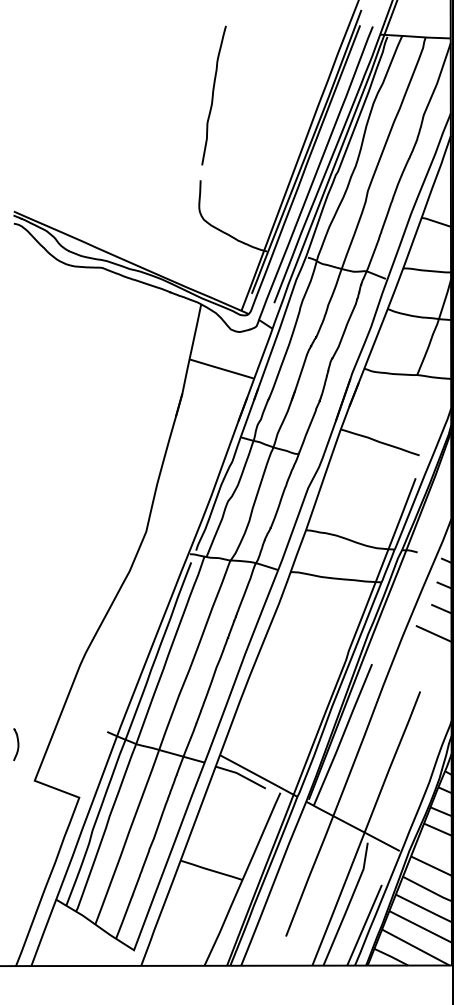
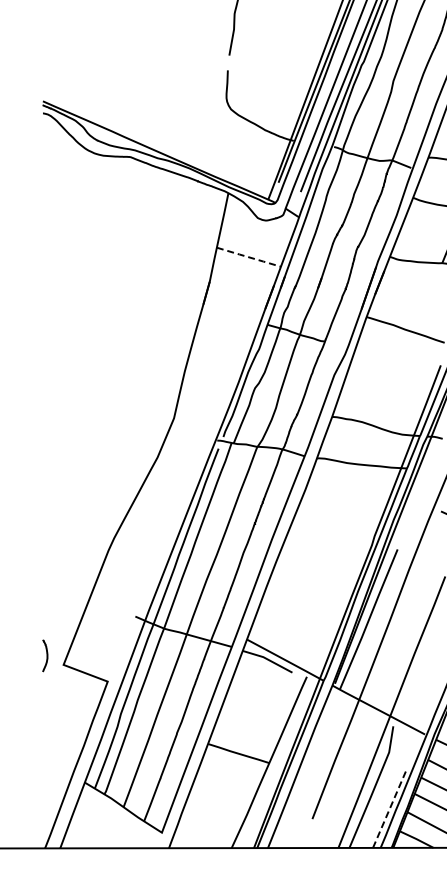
line: (222, 369) -> (249, 257), solid -> dashed
curve: (17, 744) -> (46, 655), moved
line: (364, 924) -> (390, 807), solid -> dashed

